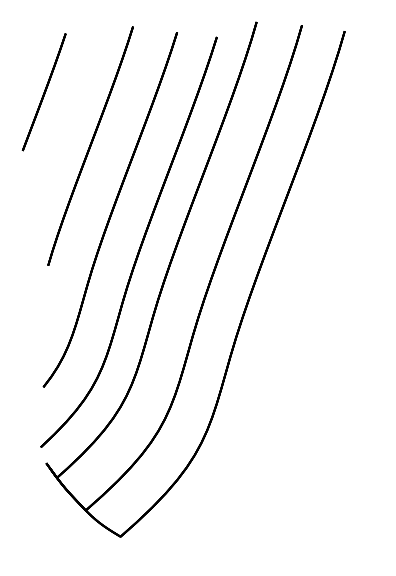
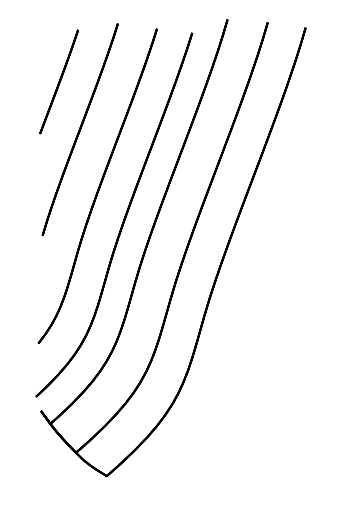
line: (43, 91) -> (58, 81), moved

